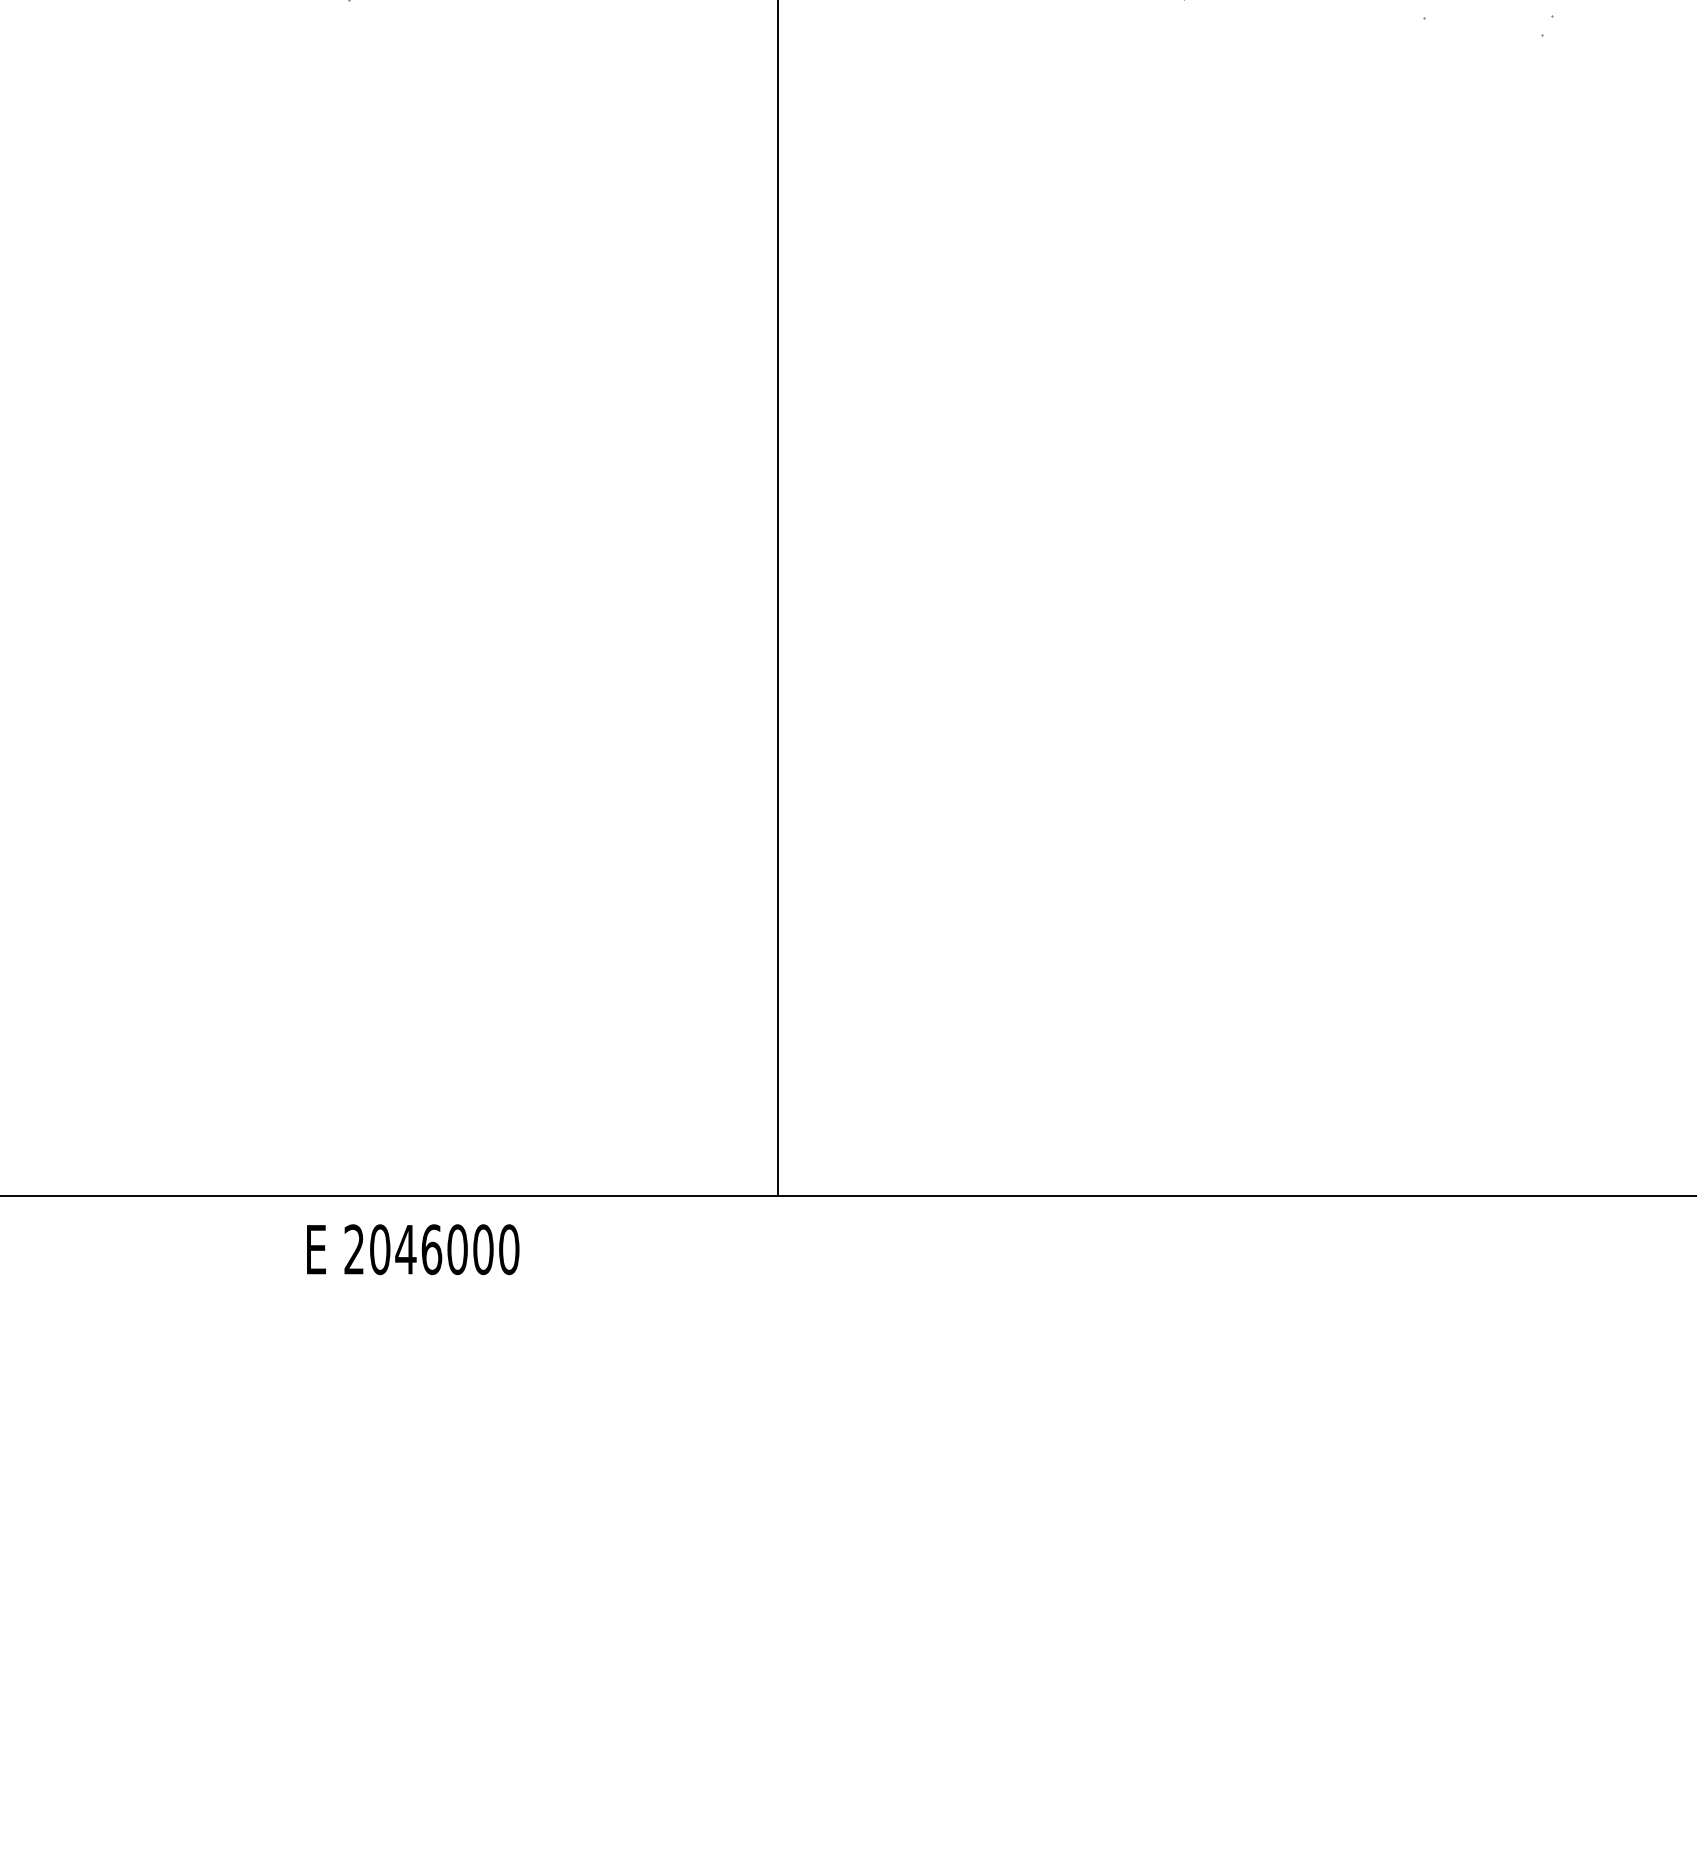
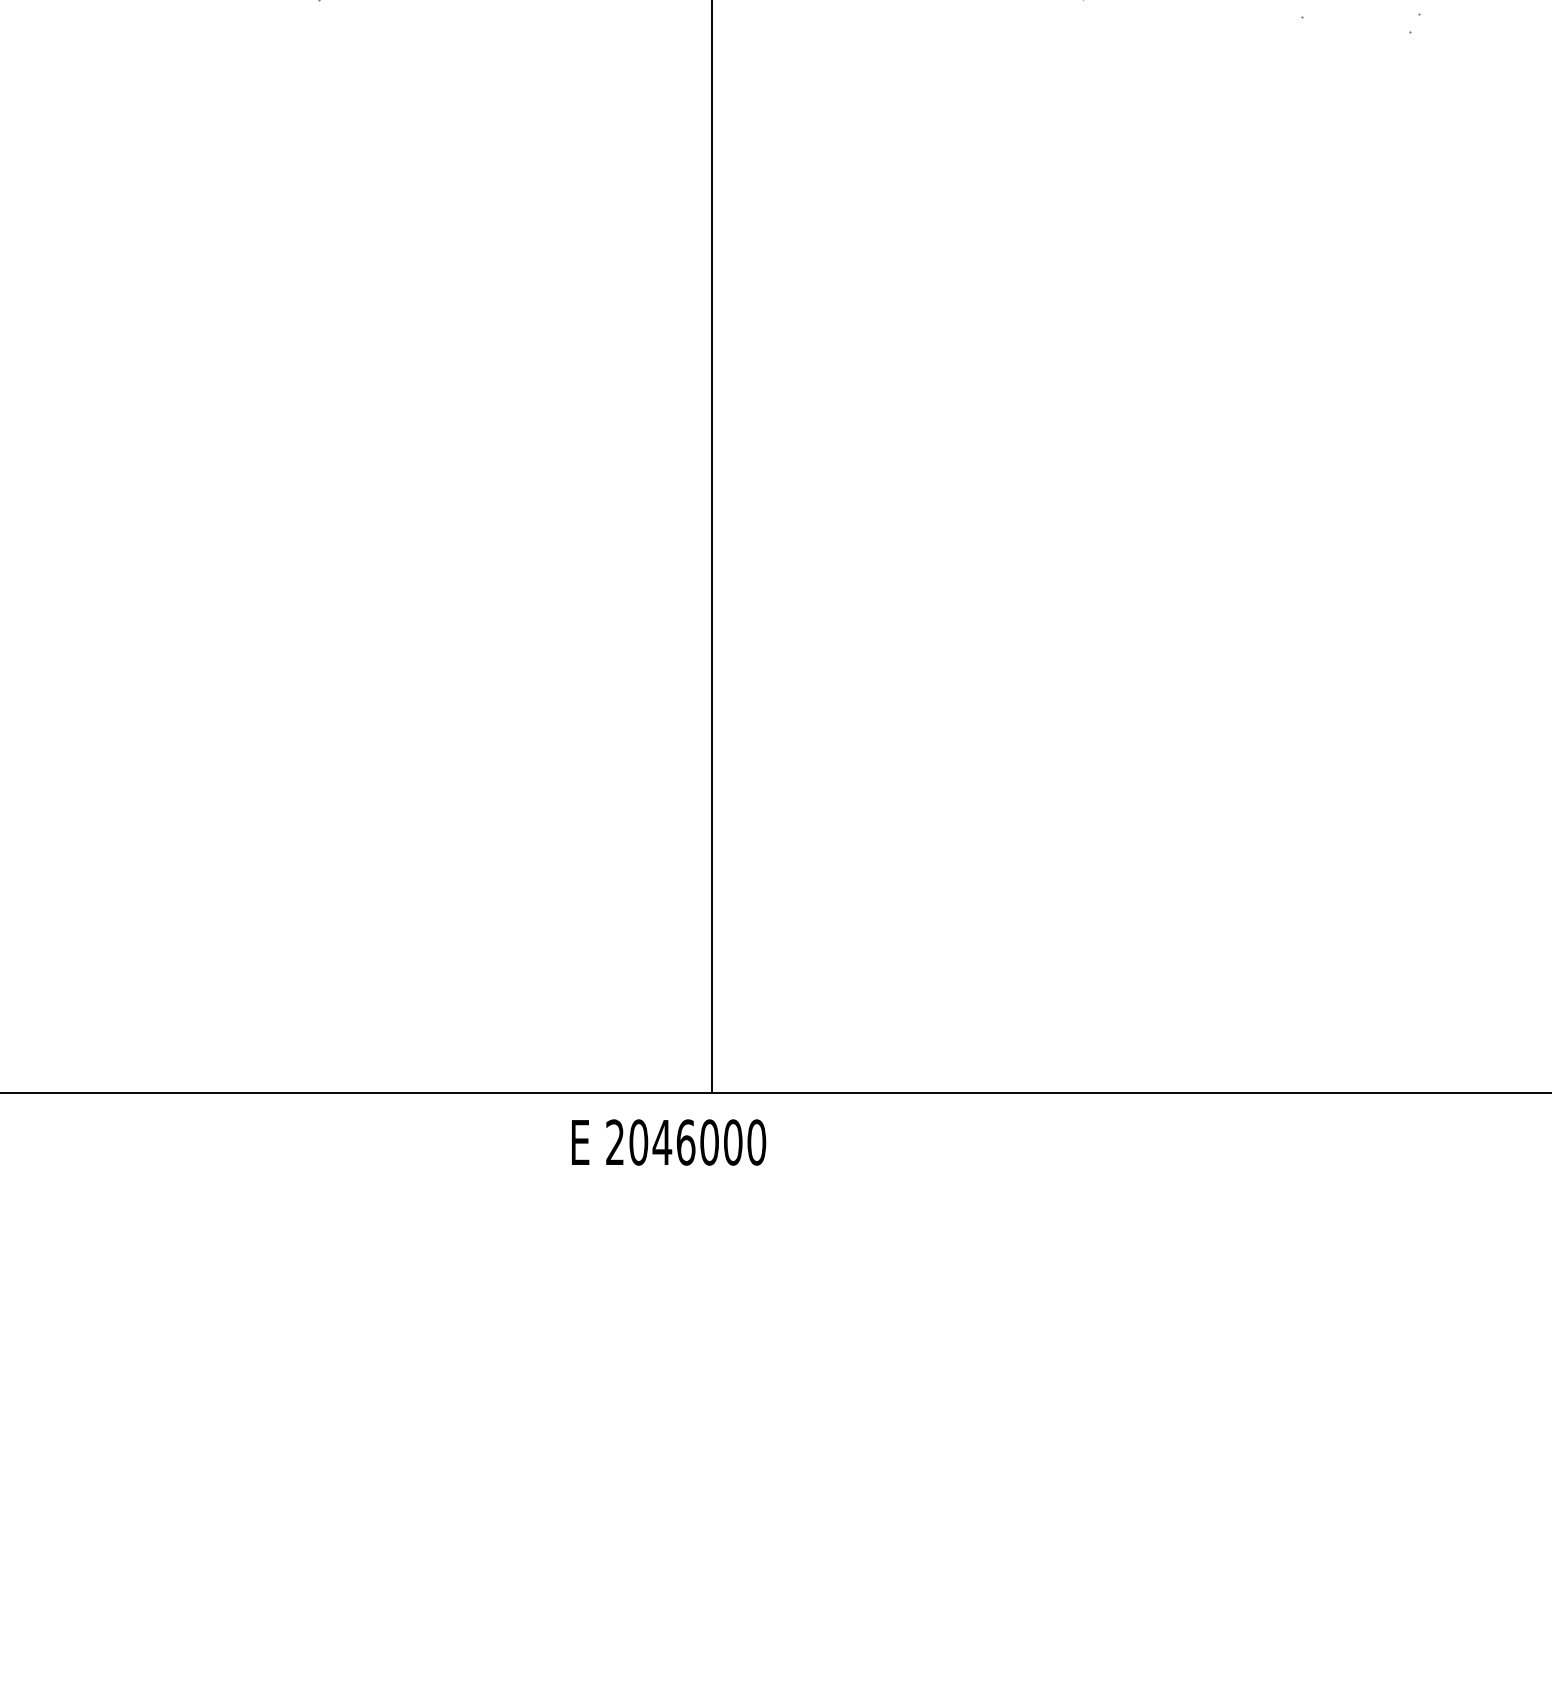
text: (413, 1249) -> (669, 1142), moved

